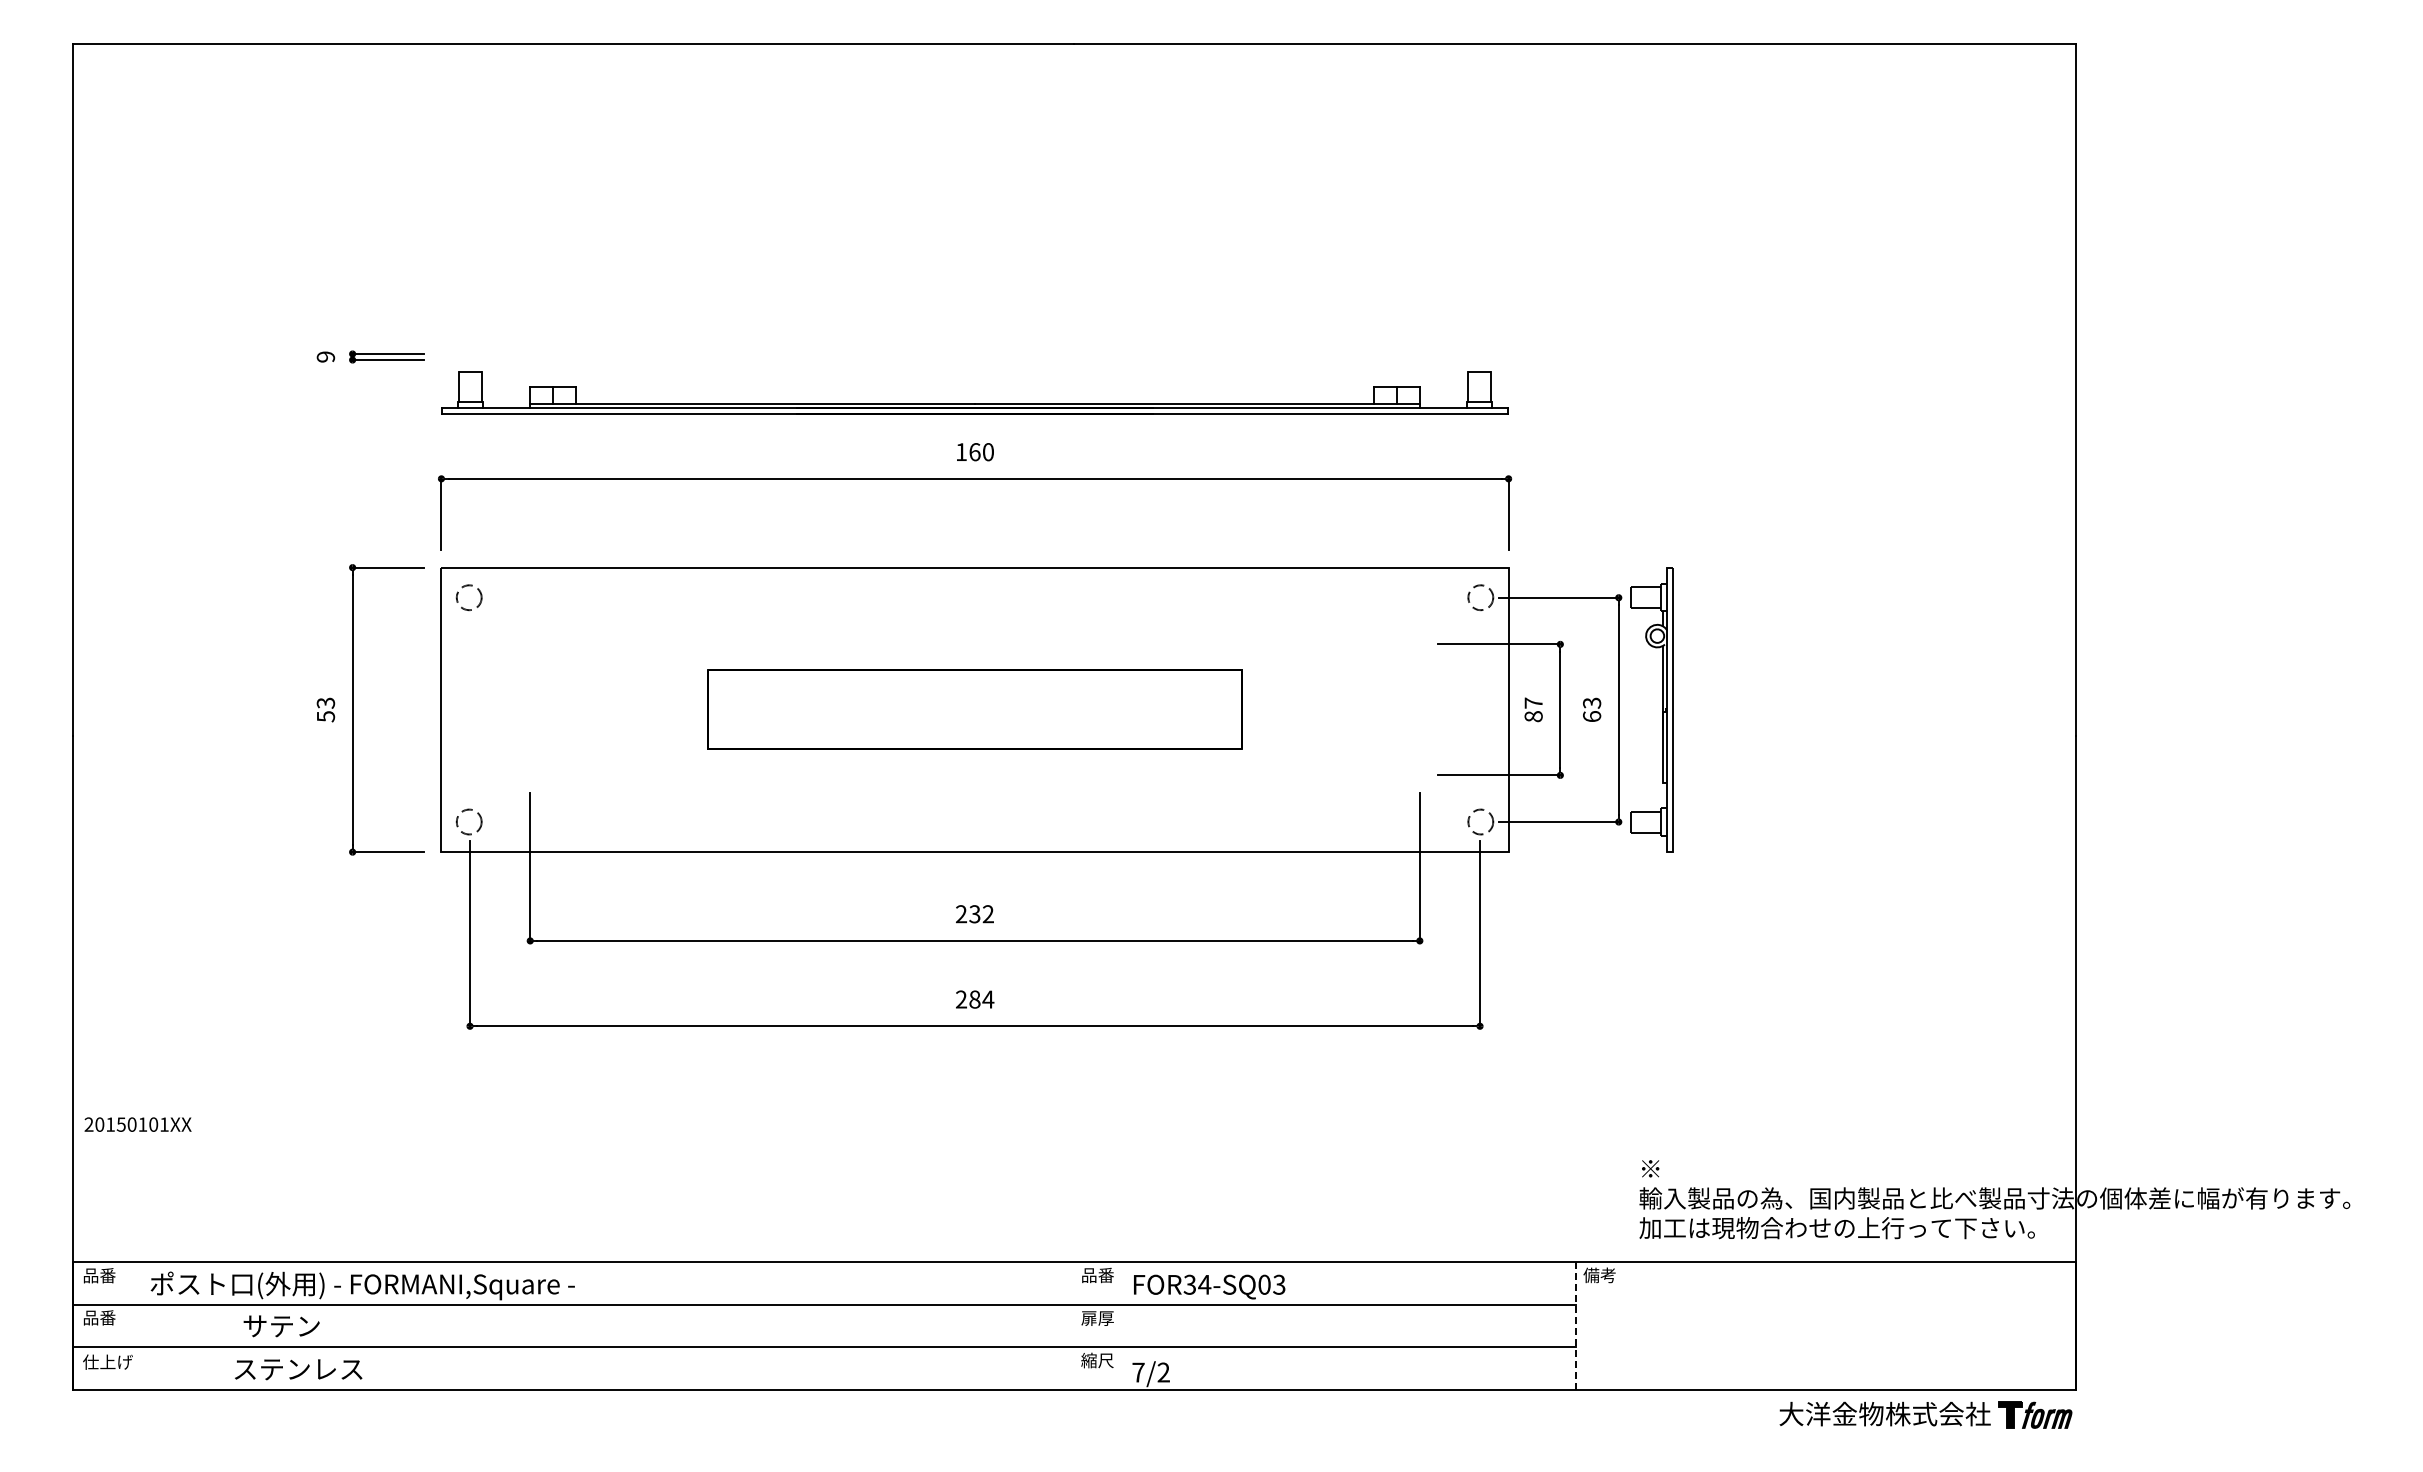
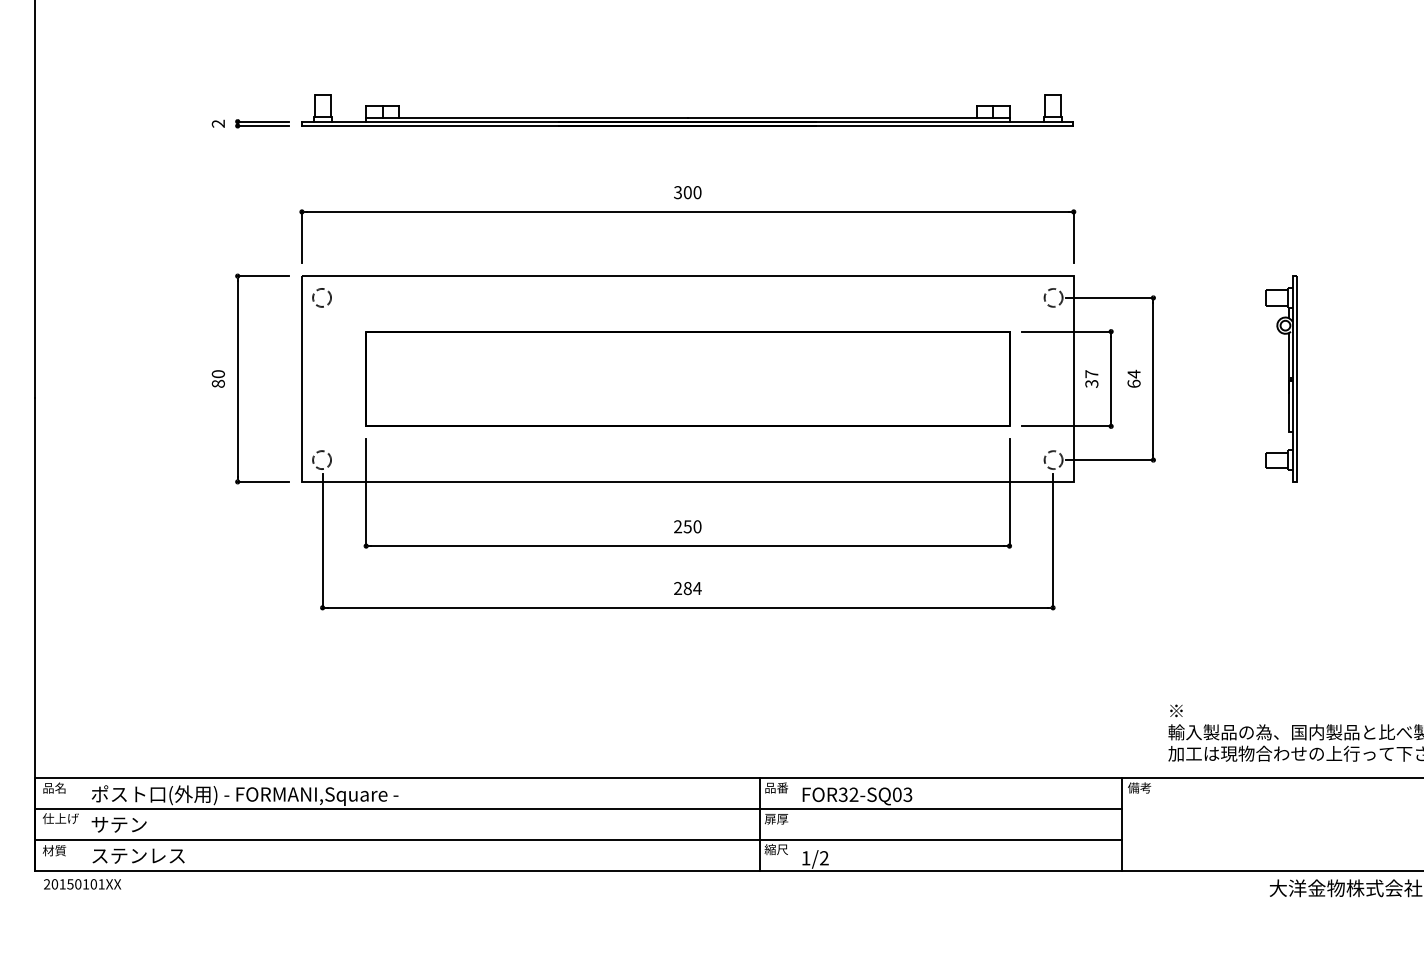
text: (326, 356) -> (218, 123), 9 -> 2
part: (974, 403) -> (687, 118), moved
text: (967, 452) -> (682, 192), 160 -> 300
text: (1592, 703) -> (1134, 374), 63 -> 64
text: (325, 709) -> (218, 378), 53 -> 80
part: (974, 709) -> (687, 378), size x1.67
part: (1662, 709) -> (1289, 378), moved
text: (1533, 716) -> (1091, 383), 87 -> 37
text: (981, 914) -> (692, 526), 232 -> 250
text: (137, 1124) -> (82, 884), moved
text: (107, 1275) -> (60, 788), 品番 -> 品名
text: (1204, 1284) -> (853, 794), FOR34-SQ03 -> FOR32-SQ03
text: (107, 1317) -> (60, 818), 品番 -> 仕上げ
line: (1074, 1325) -> (759, 824), added
text: (281, 1326) -> (119, 824), moved
line: (1575, 1326) -> (1122, 824), dashed -> solid
text: (107, 1361) -> (60, 850), 仕上げ -> 材質
text: (298, 1369) -> (138, 856), moved
text: (1138, 1372) -> (806, 858), 7/2 -> 1/2

